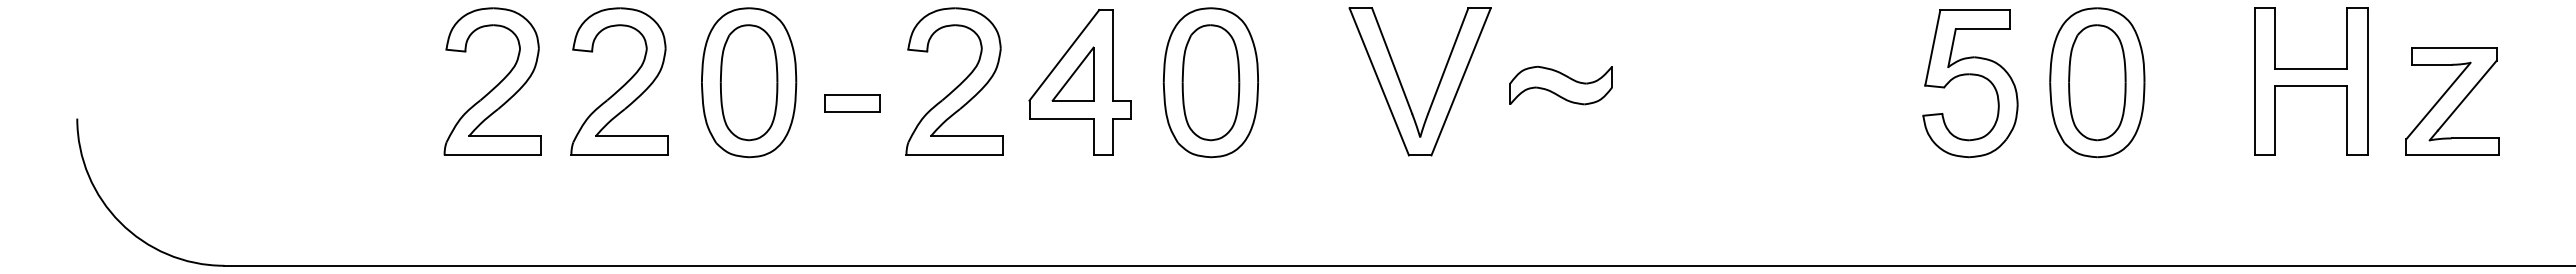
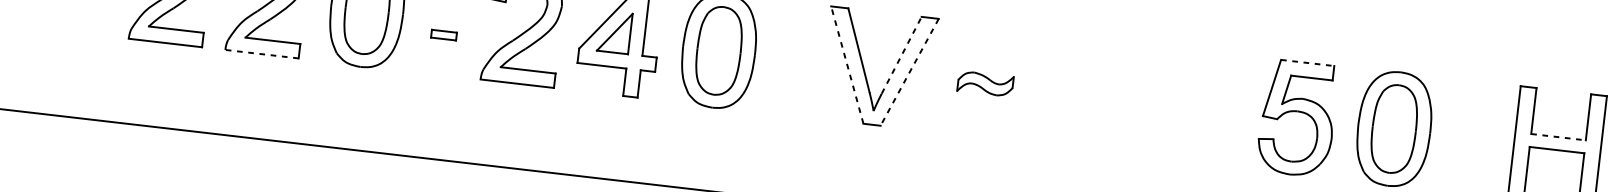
line: (1975, 10) -> (1307, 63), solid -> dashed
line: (1448, 60) -> (901, 54), solid -> dashed
line: (2311, 68) -> (1558, 137), solid -> dashed
line: (1379, 81) -> (847, 64), solid -> dashed
line: (1460, 82) -> (909, 72), solid -> dashed
part: (1560, 85) -> (985, 83), size x0.7
part: (852, 103) -> (444, 35), size x0.6
line: (619, 155) -> (262, 54), solid -> dashed

